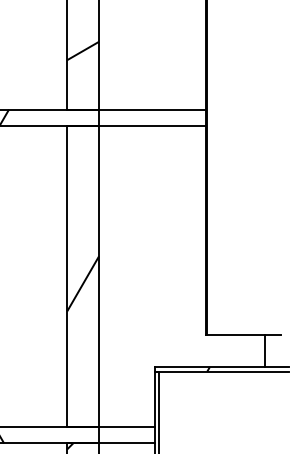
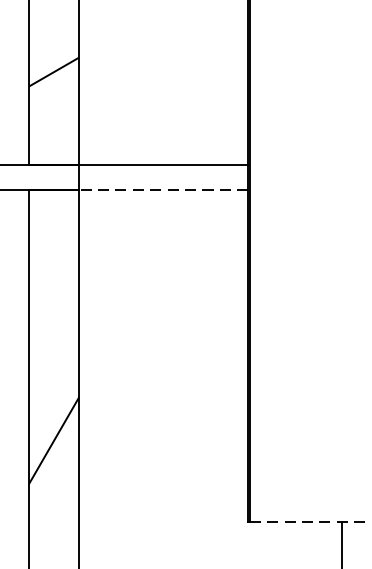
line: (152, 125) -> (163, 190), solid -> dashed
line: (243, 335) -> (307, 522), solid -> dashed

